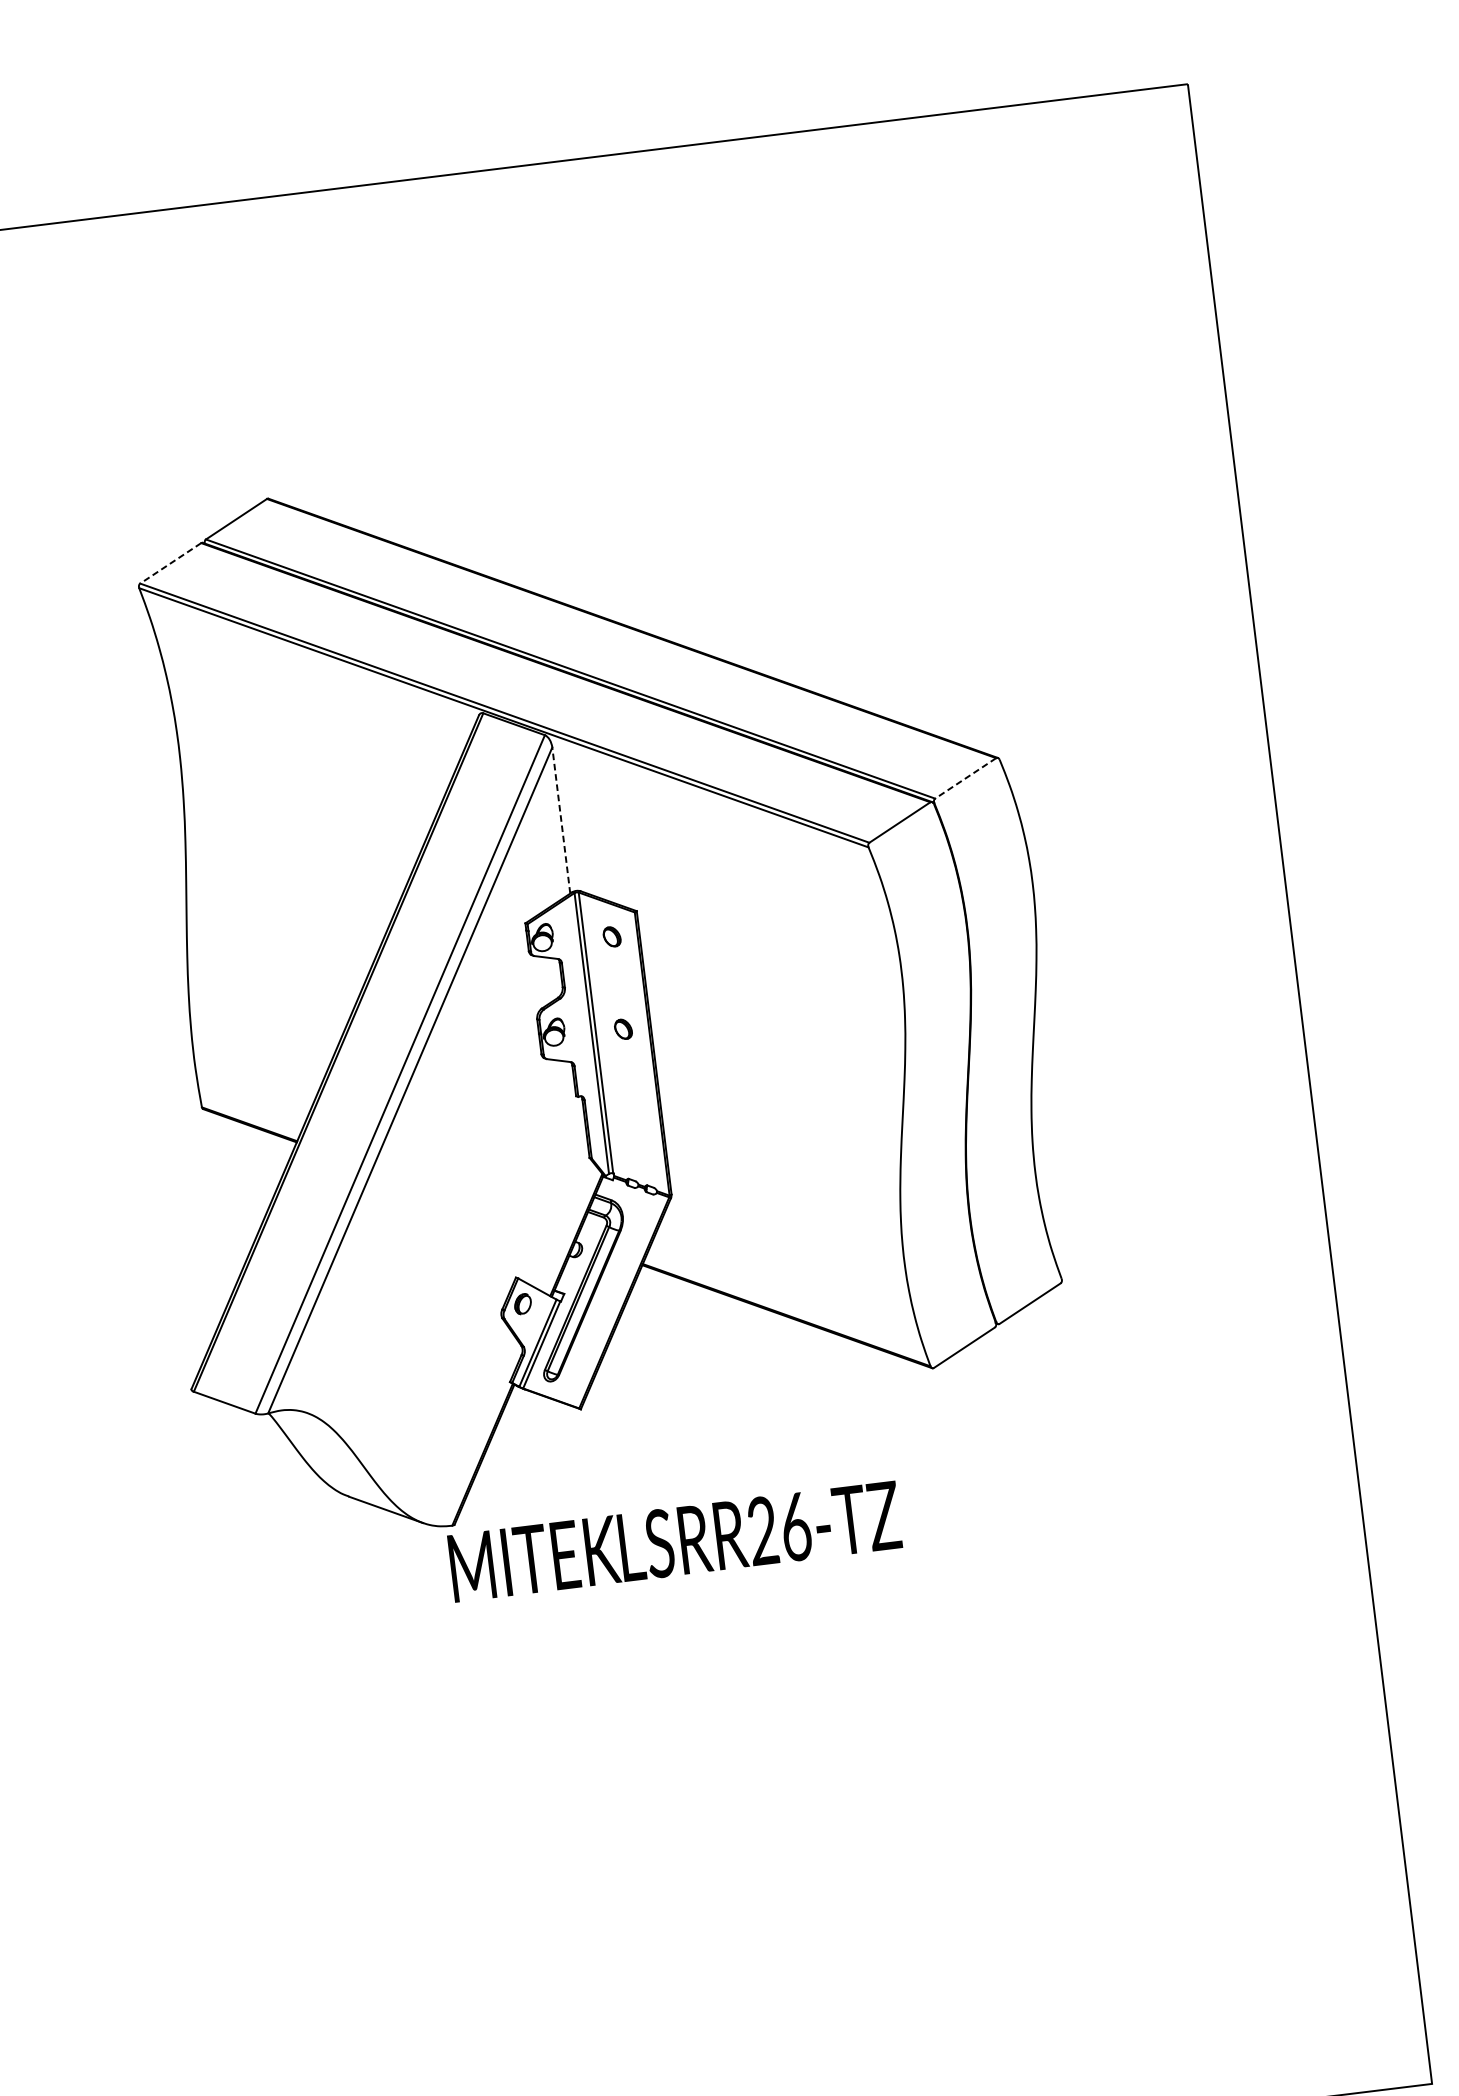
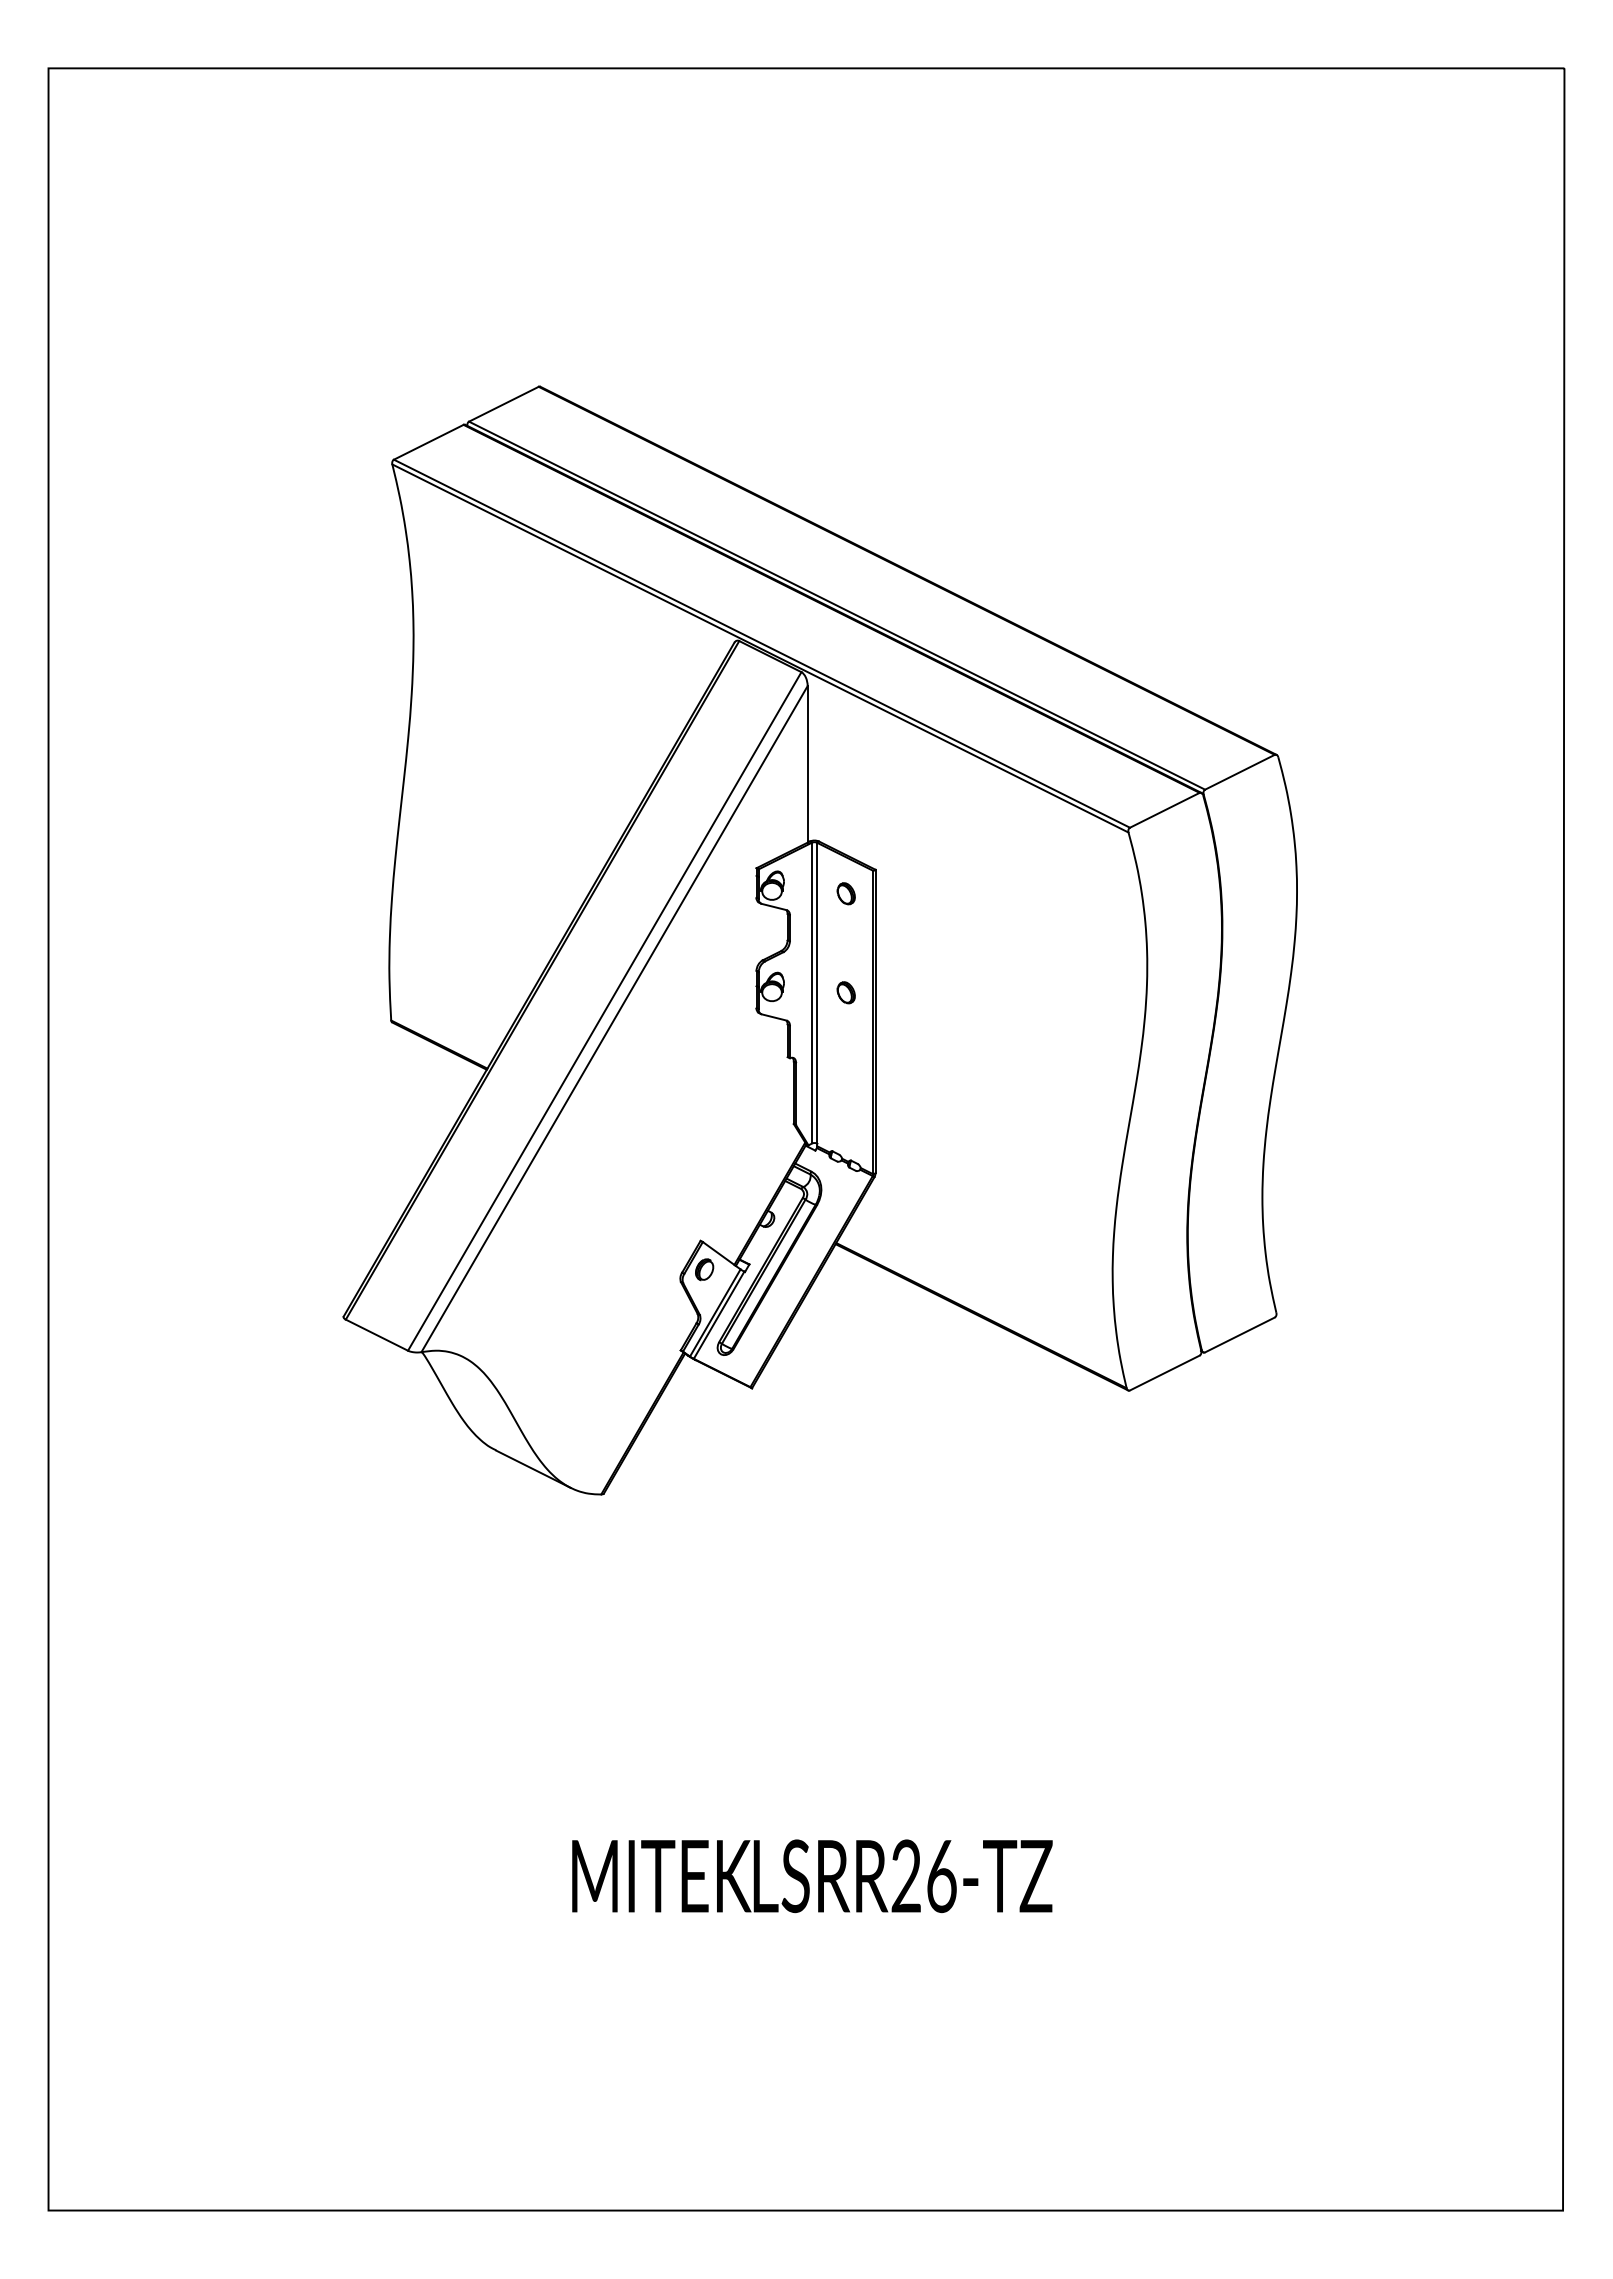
line: (170, 563) -> (428, 442), dashed -> solid
line: (965, 778) -> (1239, 772), dashed -> solid
line: (561, 819) -> (807, 763), dashed -> solid
text: (675, 1541) -> (812, 1876), moved

